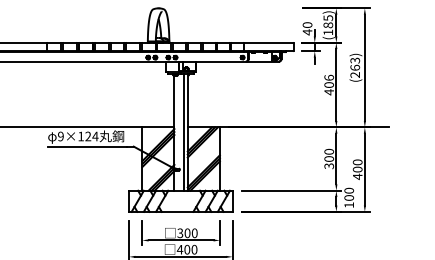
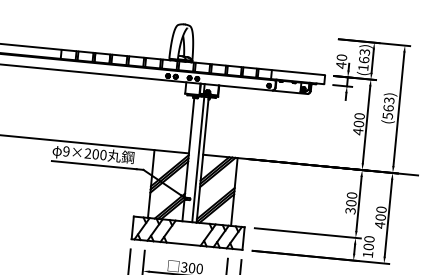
text: (327, 21) -> (363, 55), (185) -> (163)
text: (355, 74) -> (388, 115), (263) -> (563)
text: (328, 77) -> (358, 115), 406 -> 400
text: (88, 136) -> (95, 154), 9×124 -> 9×200

